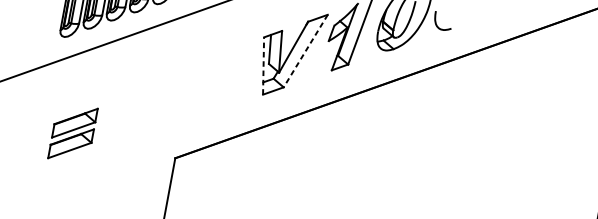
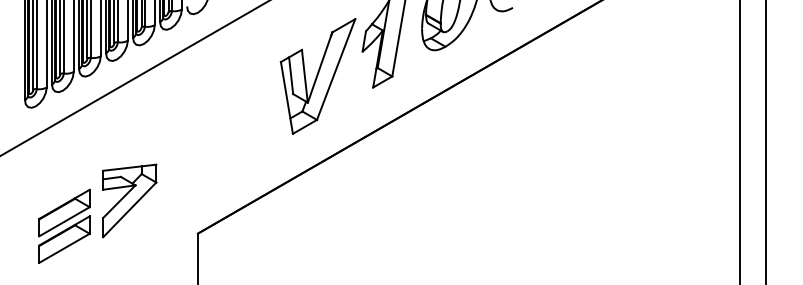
line: (306, 51) -> (336, 69), dashed -> solid
line: (263, 65) -> (286, 97), dashed -> solid
part: (127, 122) -> (129, 200), added

